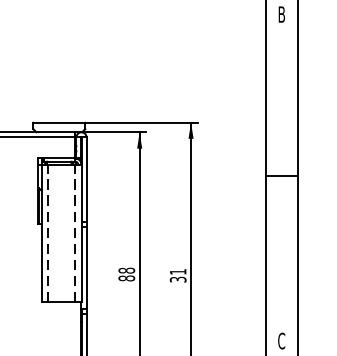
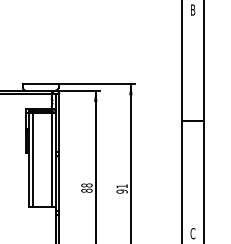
line: (48, 234) -> (33, 160), dashed -> solid
line: (75, 234) -> (51, 160), dashed -> solid
text: (177, 279) -> (121, 191), 31 -> 91

